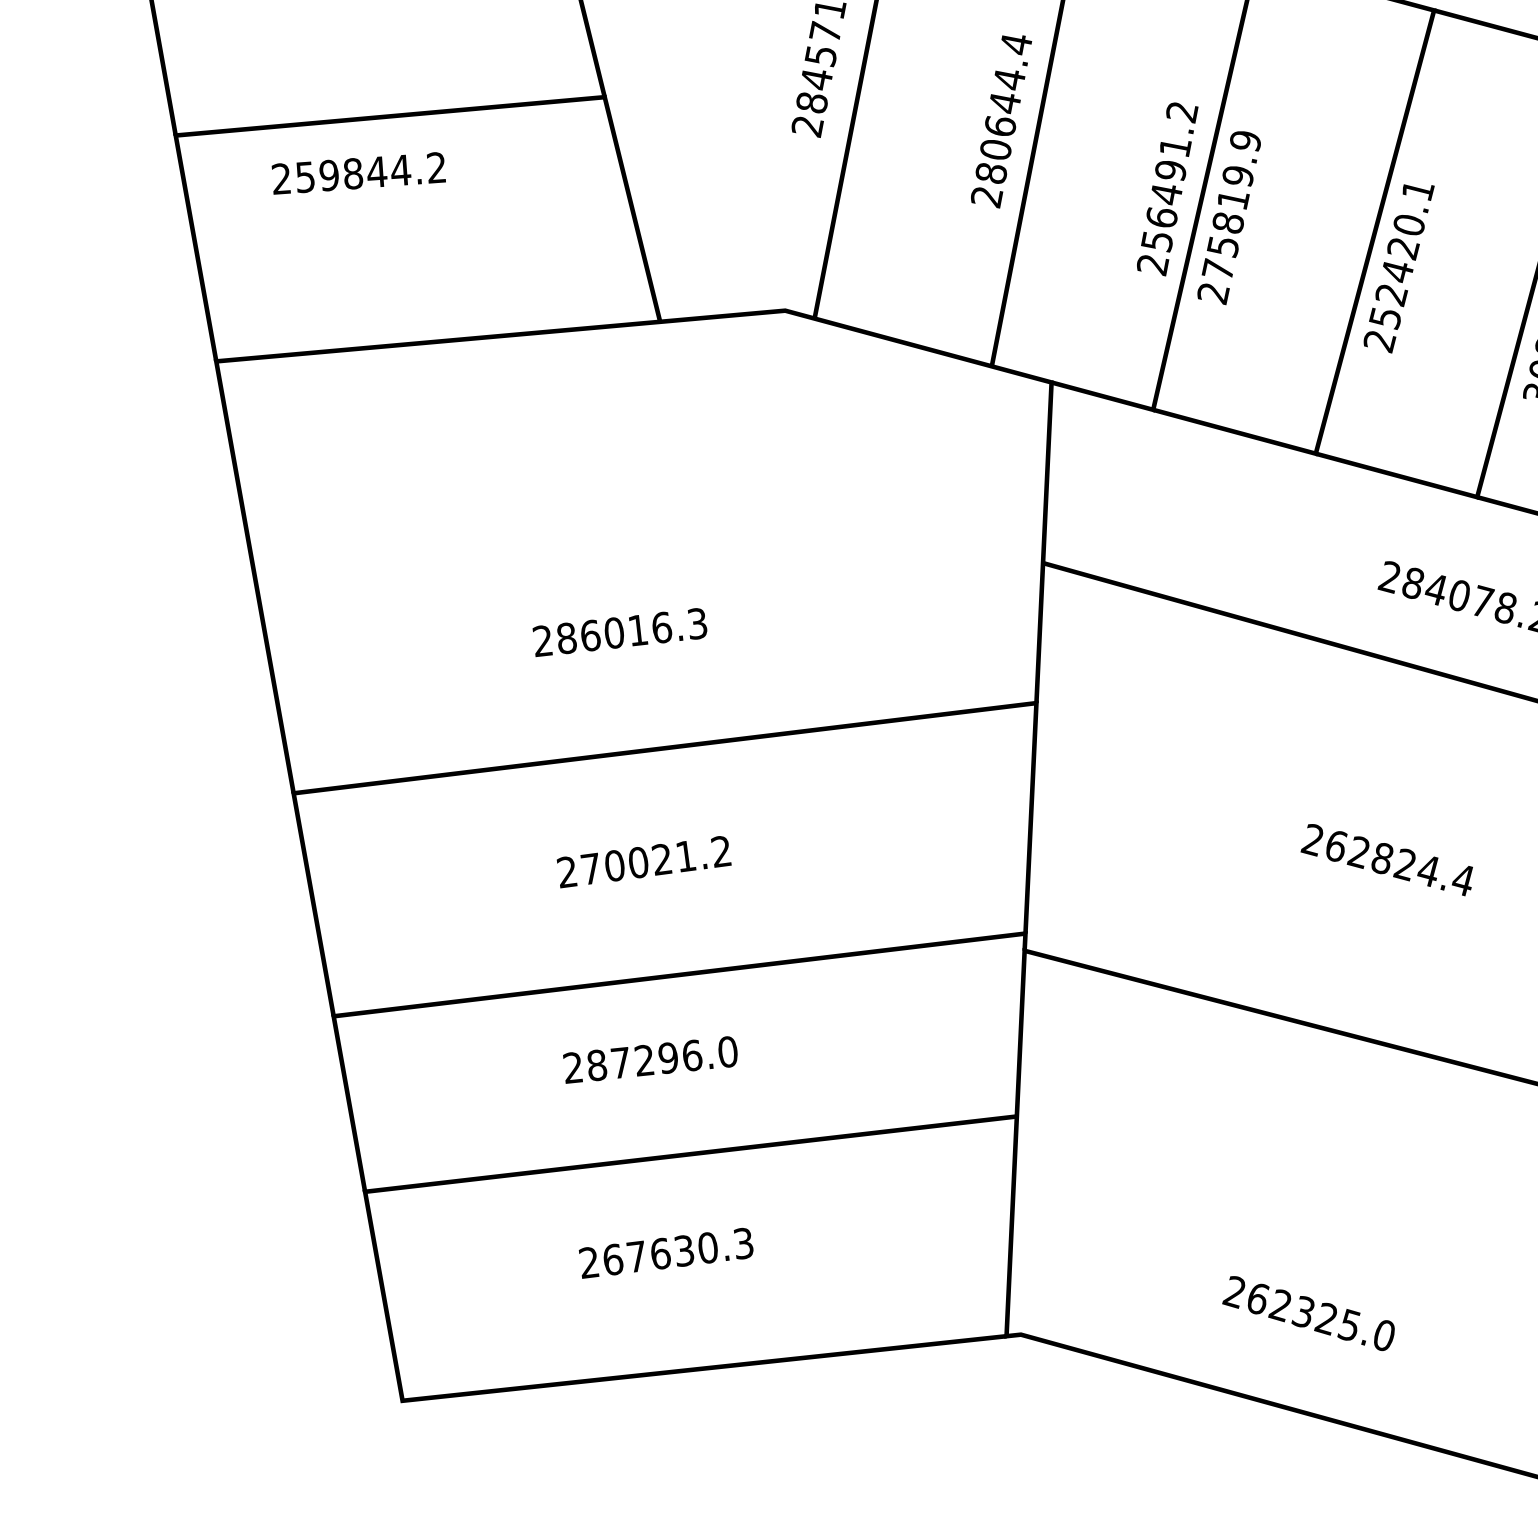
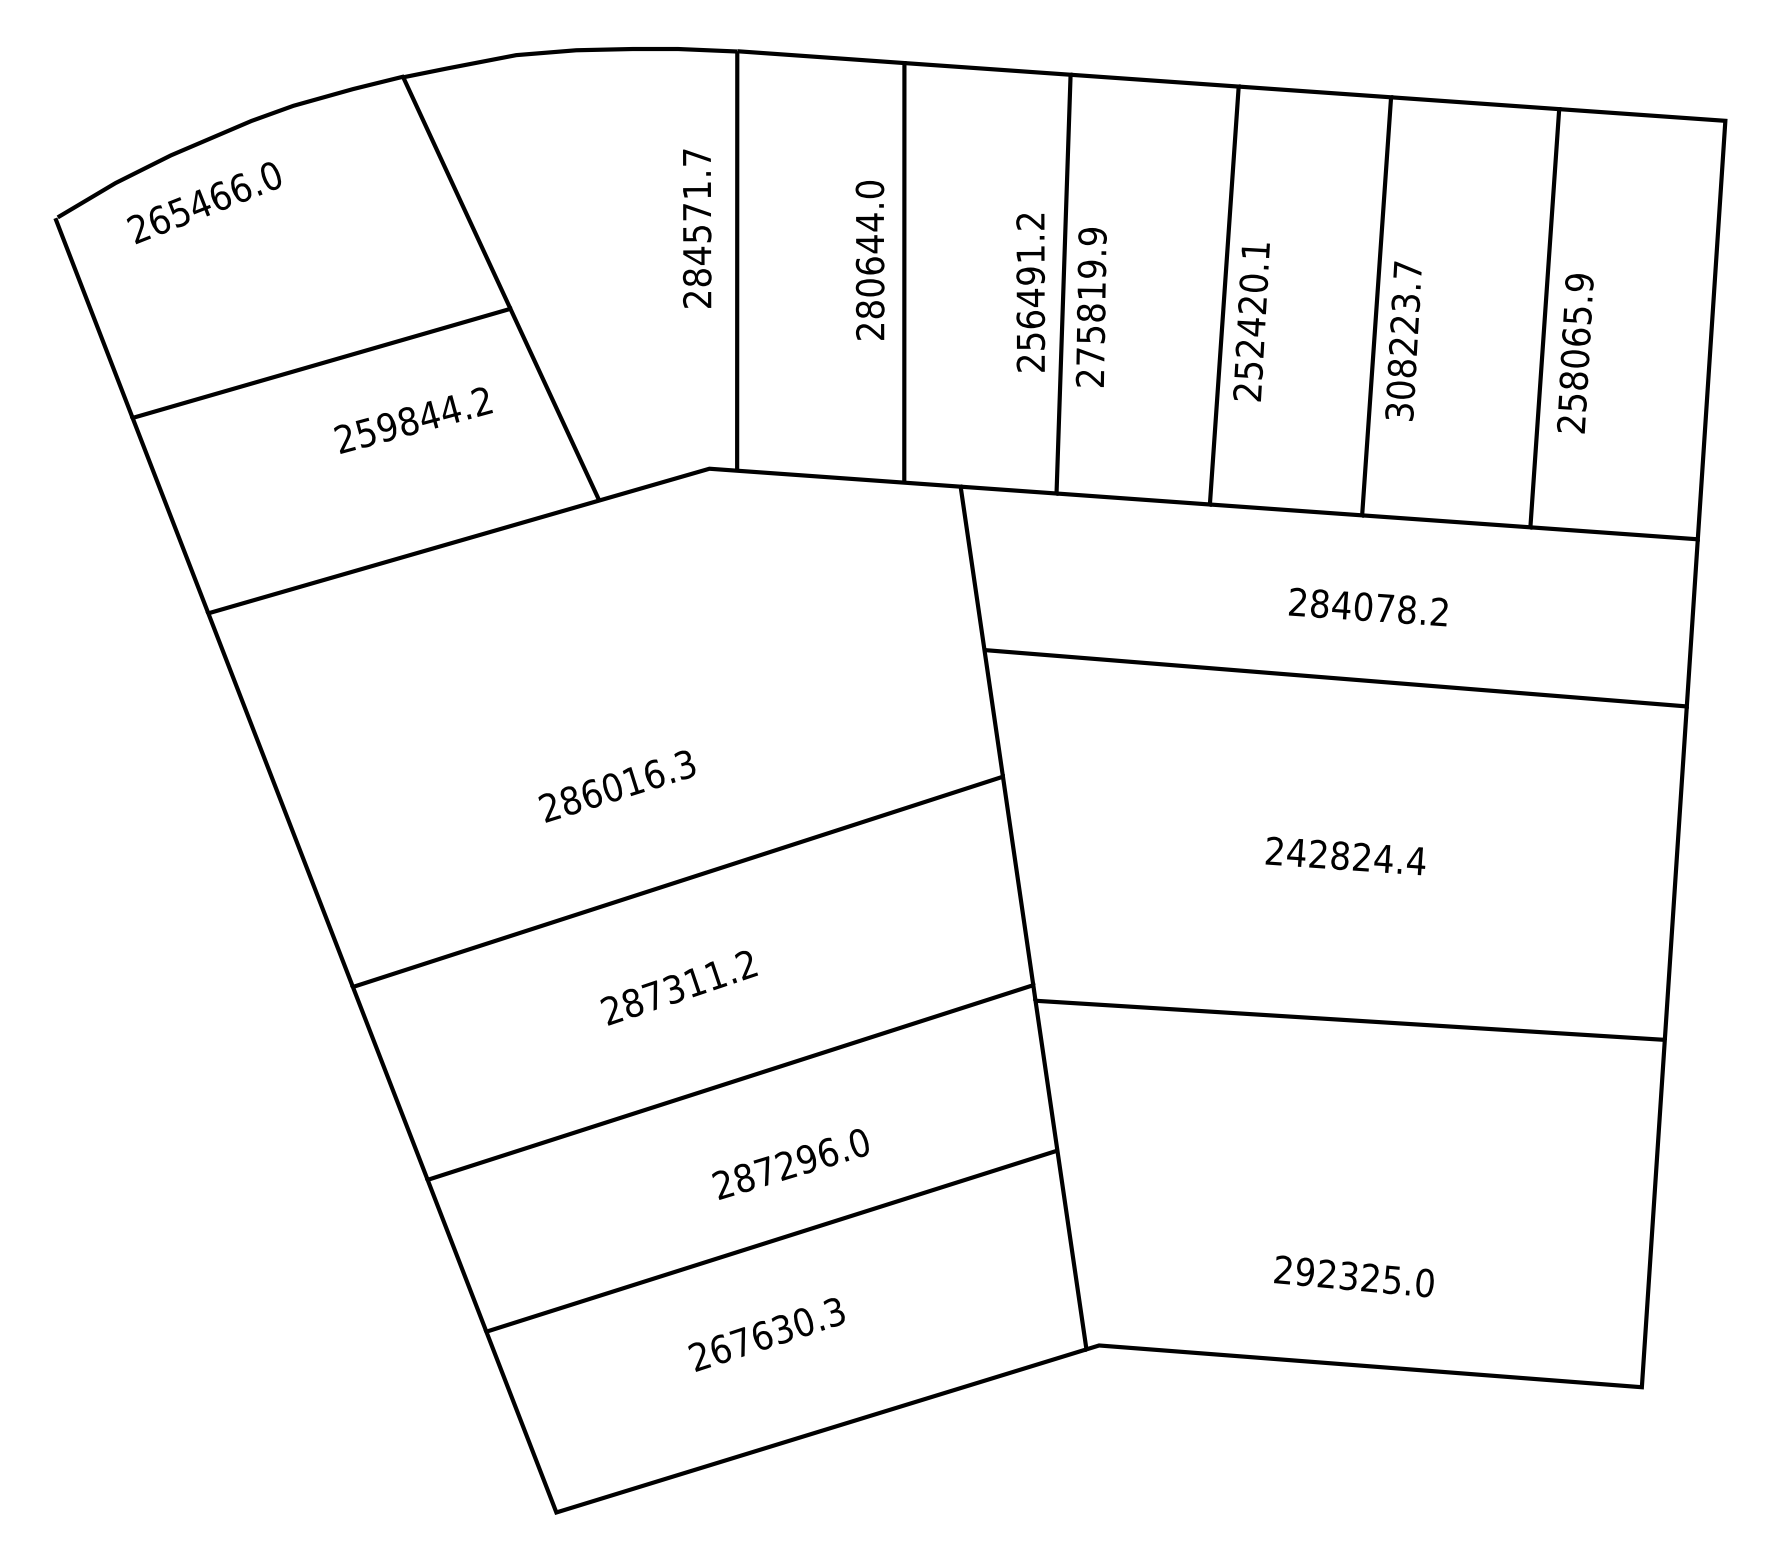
text: (1015, 43) -> (869, 189), 280644.4 -> 280644.0
text: (358, 173) -> (413, 420), moved
text: (1336, 845) -> (1296, 852), 262824.4 -> 242824.4
text: (626, 864) -> (663, 992), 270021.2 -> 287311.2
text: (649, 1060) -> (790, 1164), moved
text: (1257, 1298) -> (1304, 1271), 262325.0 -> 292325.0

